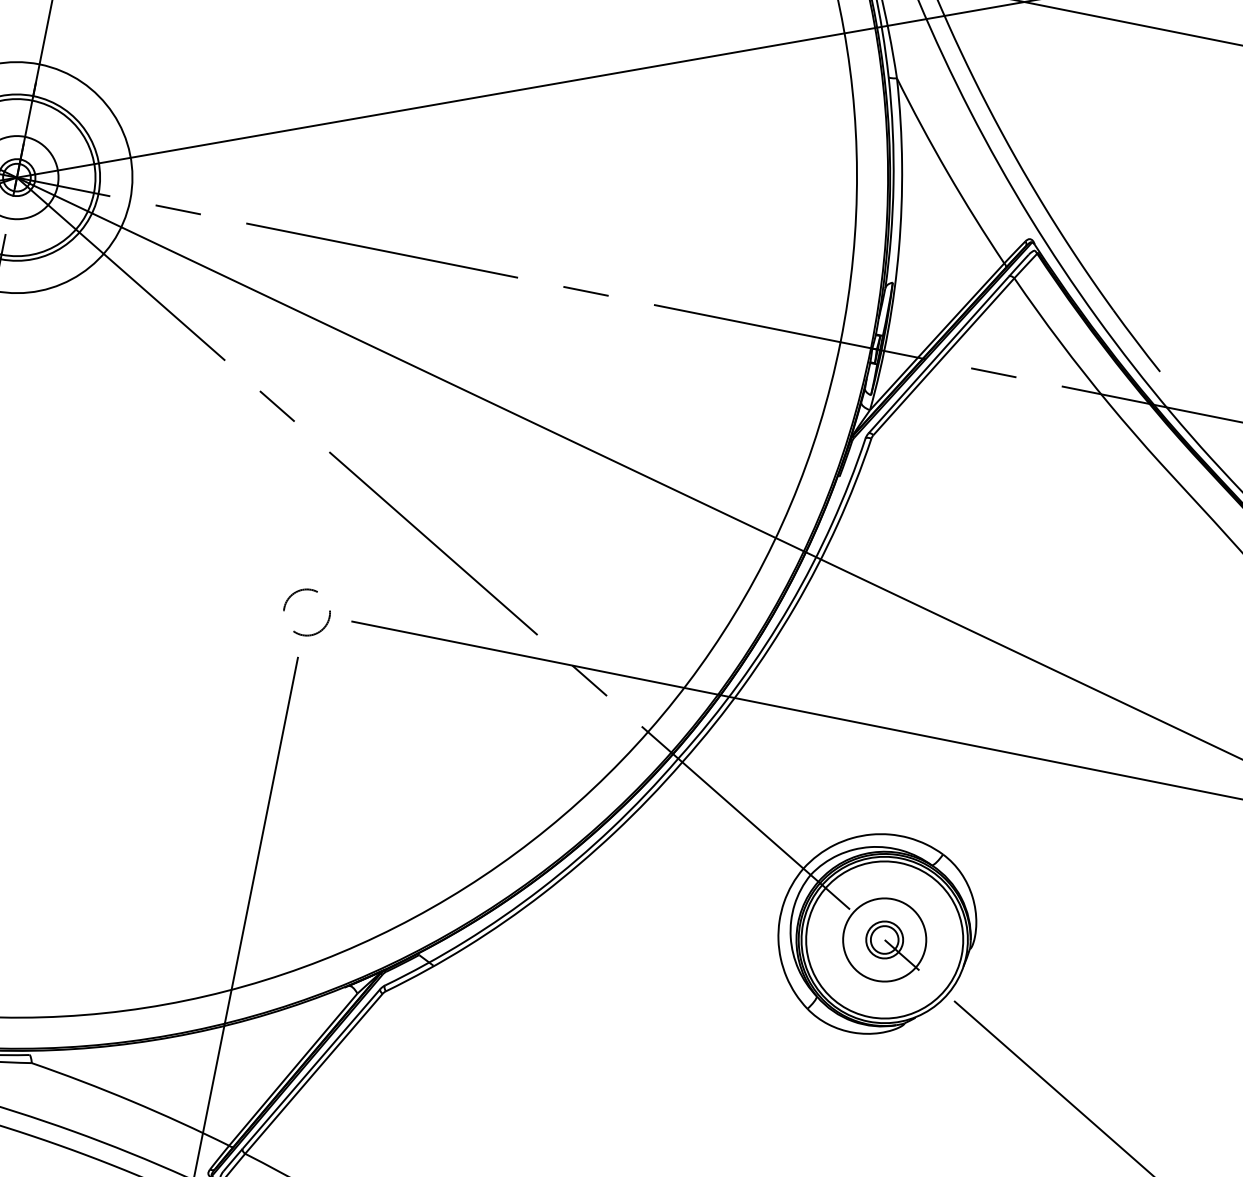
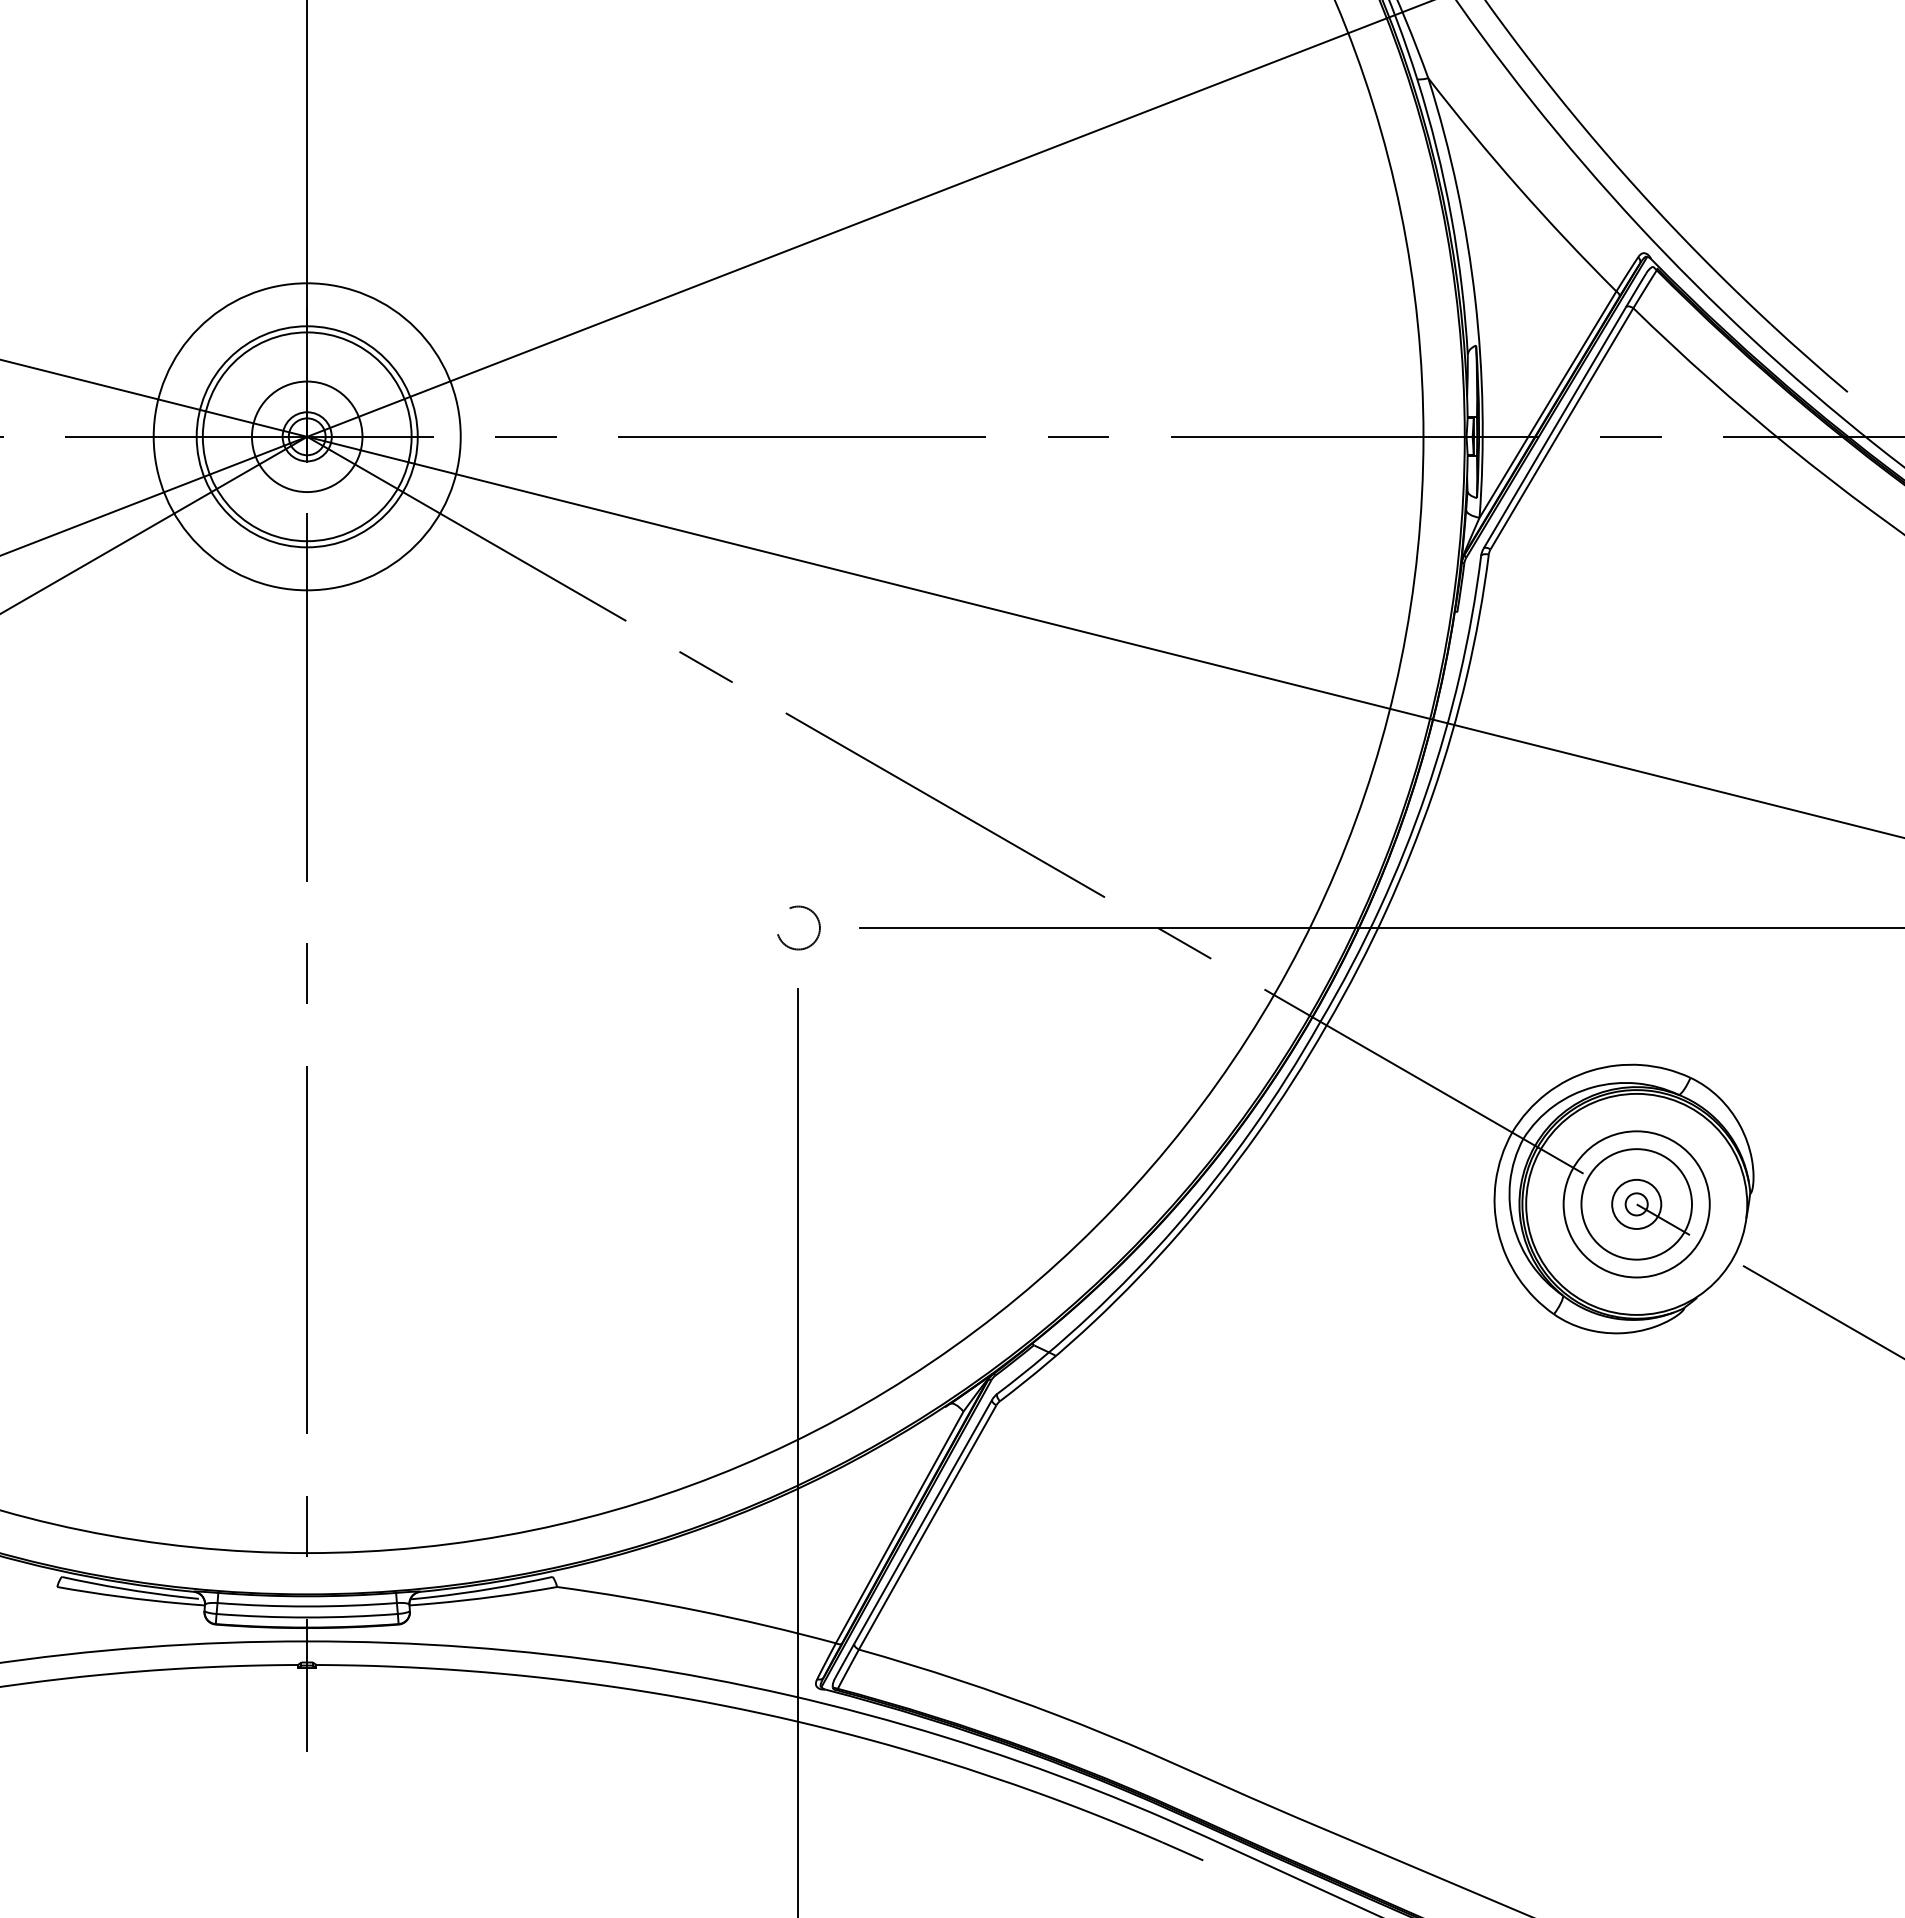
circle: (307, 612) -> (798, 927), size x0.7
circle: (884, 939) -> (1636, 1203), size x0.6
circle: (884, 940) -> (1636, 1204), size x0.7

